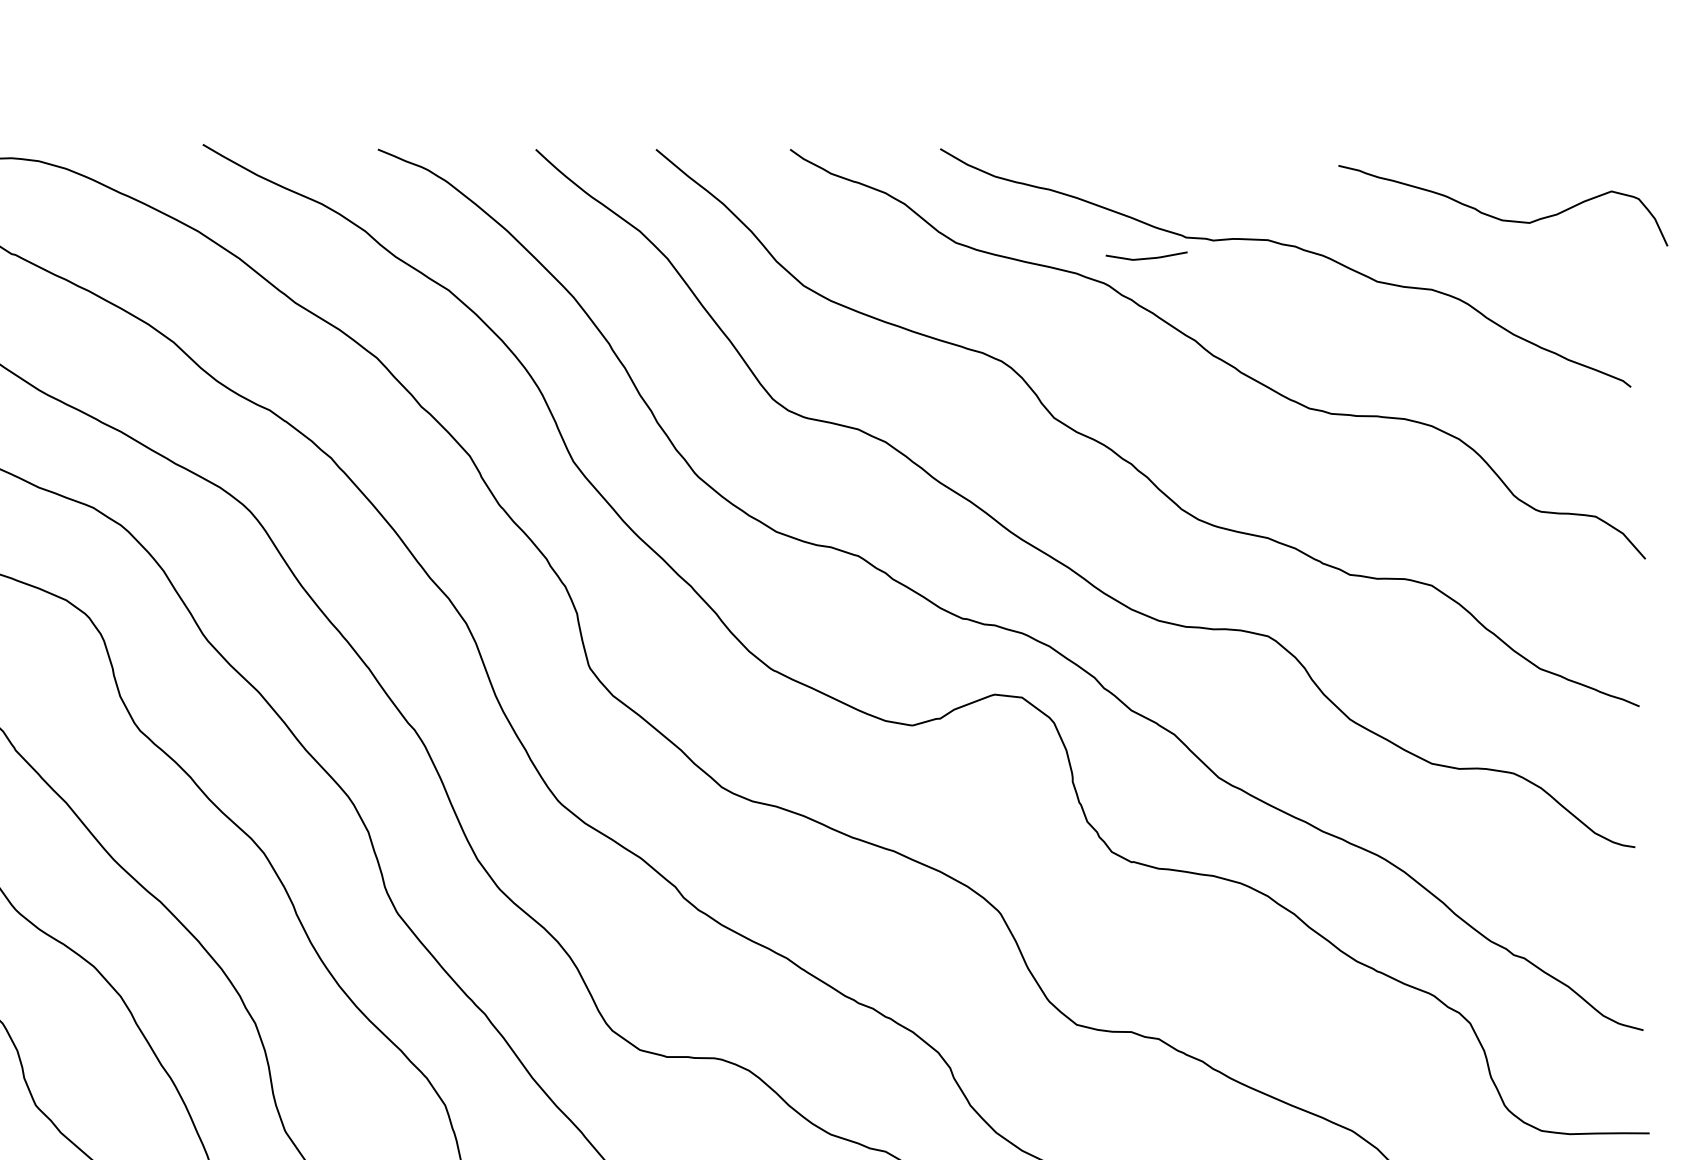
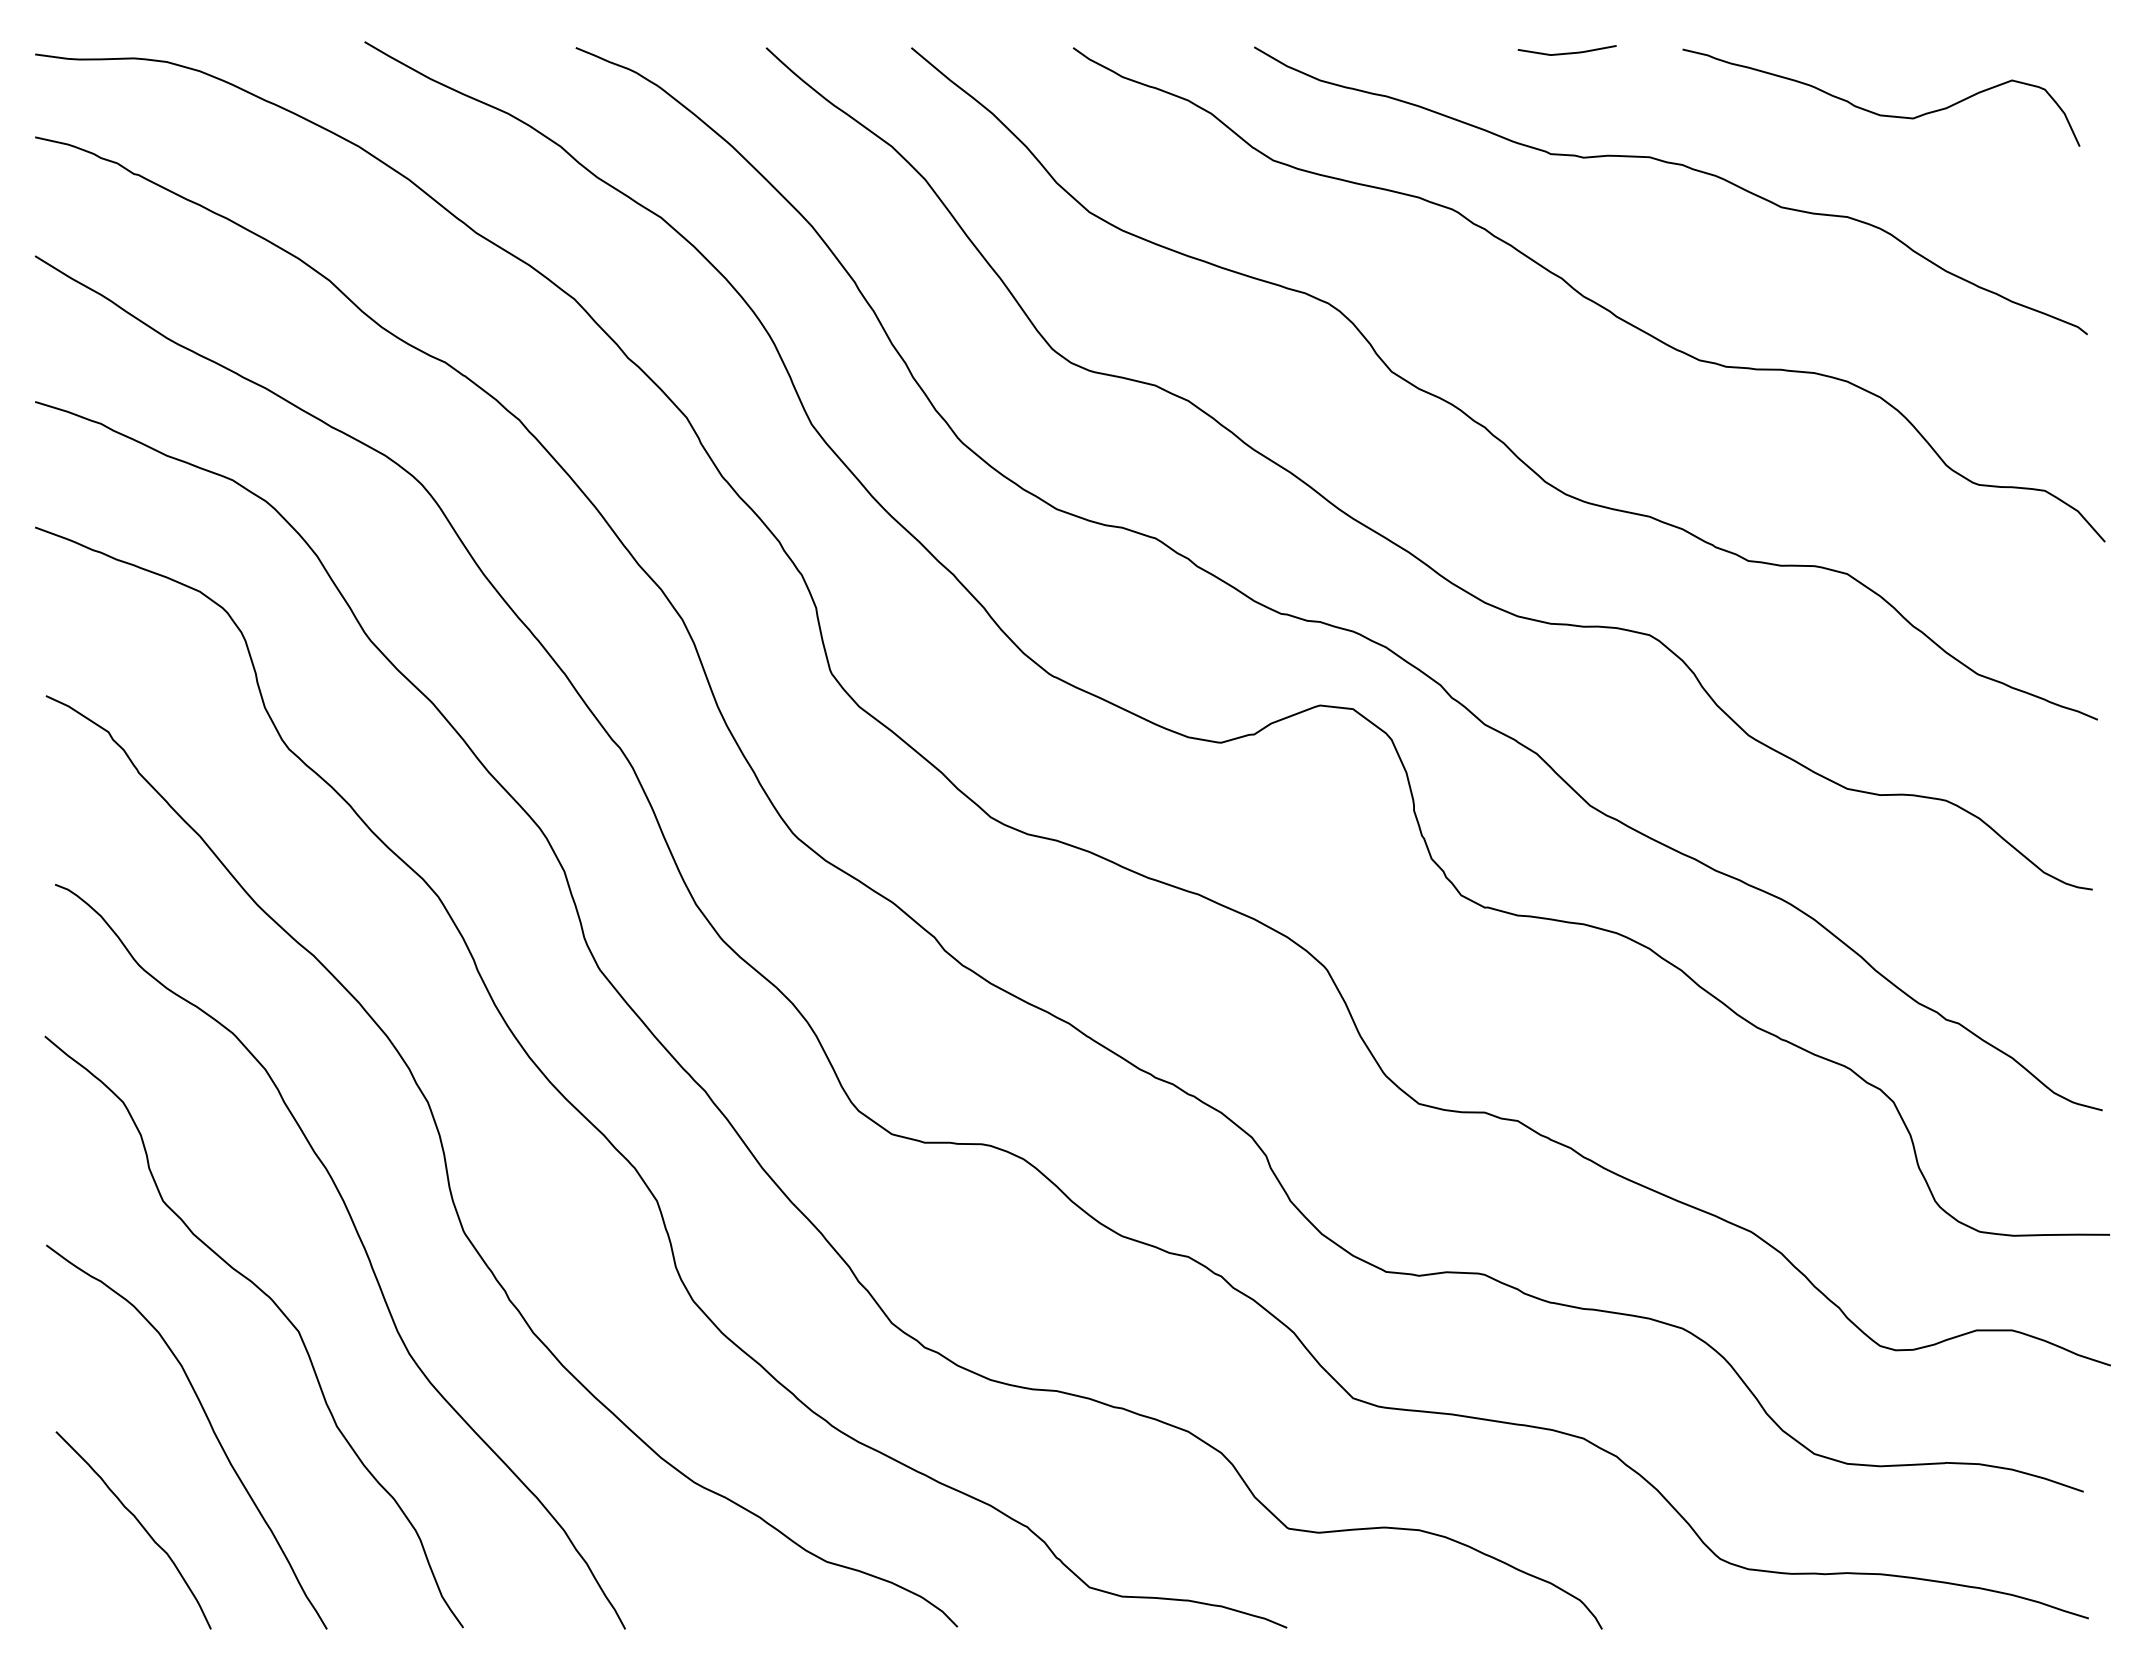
curve: (1498, 218) -> (1875, 112), moved
line: (1146, 257) -> (1566, 52), moved

